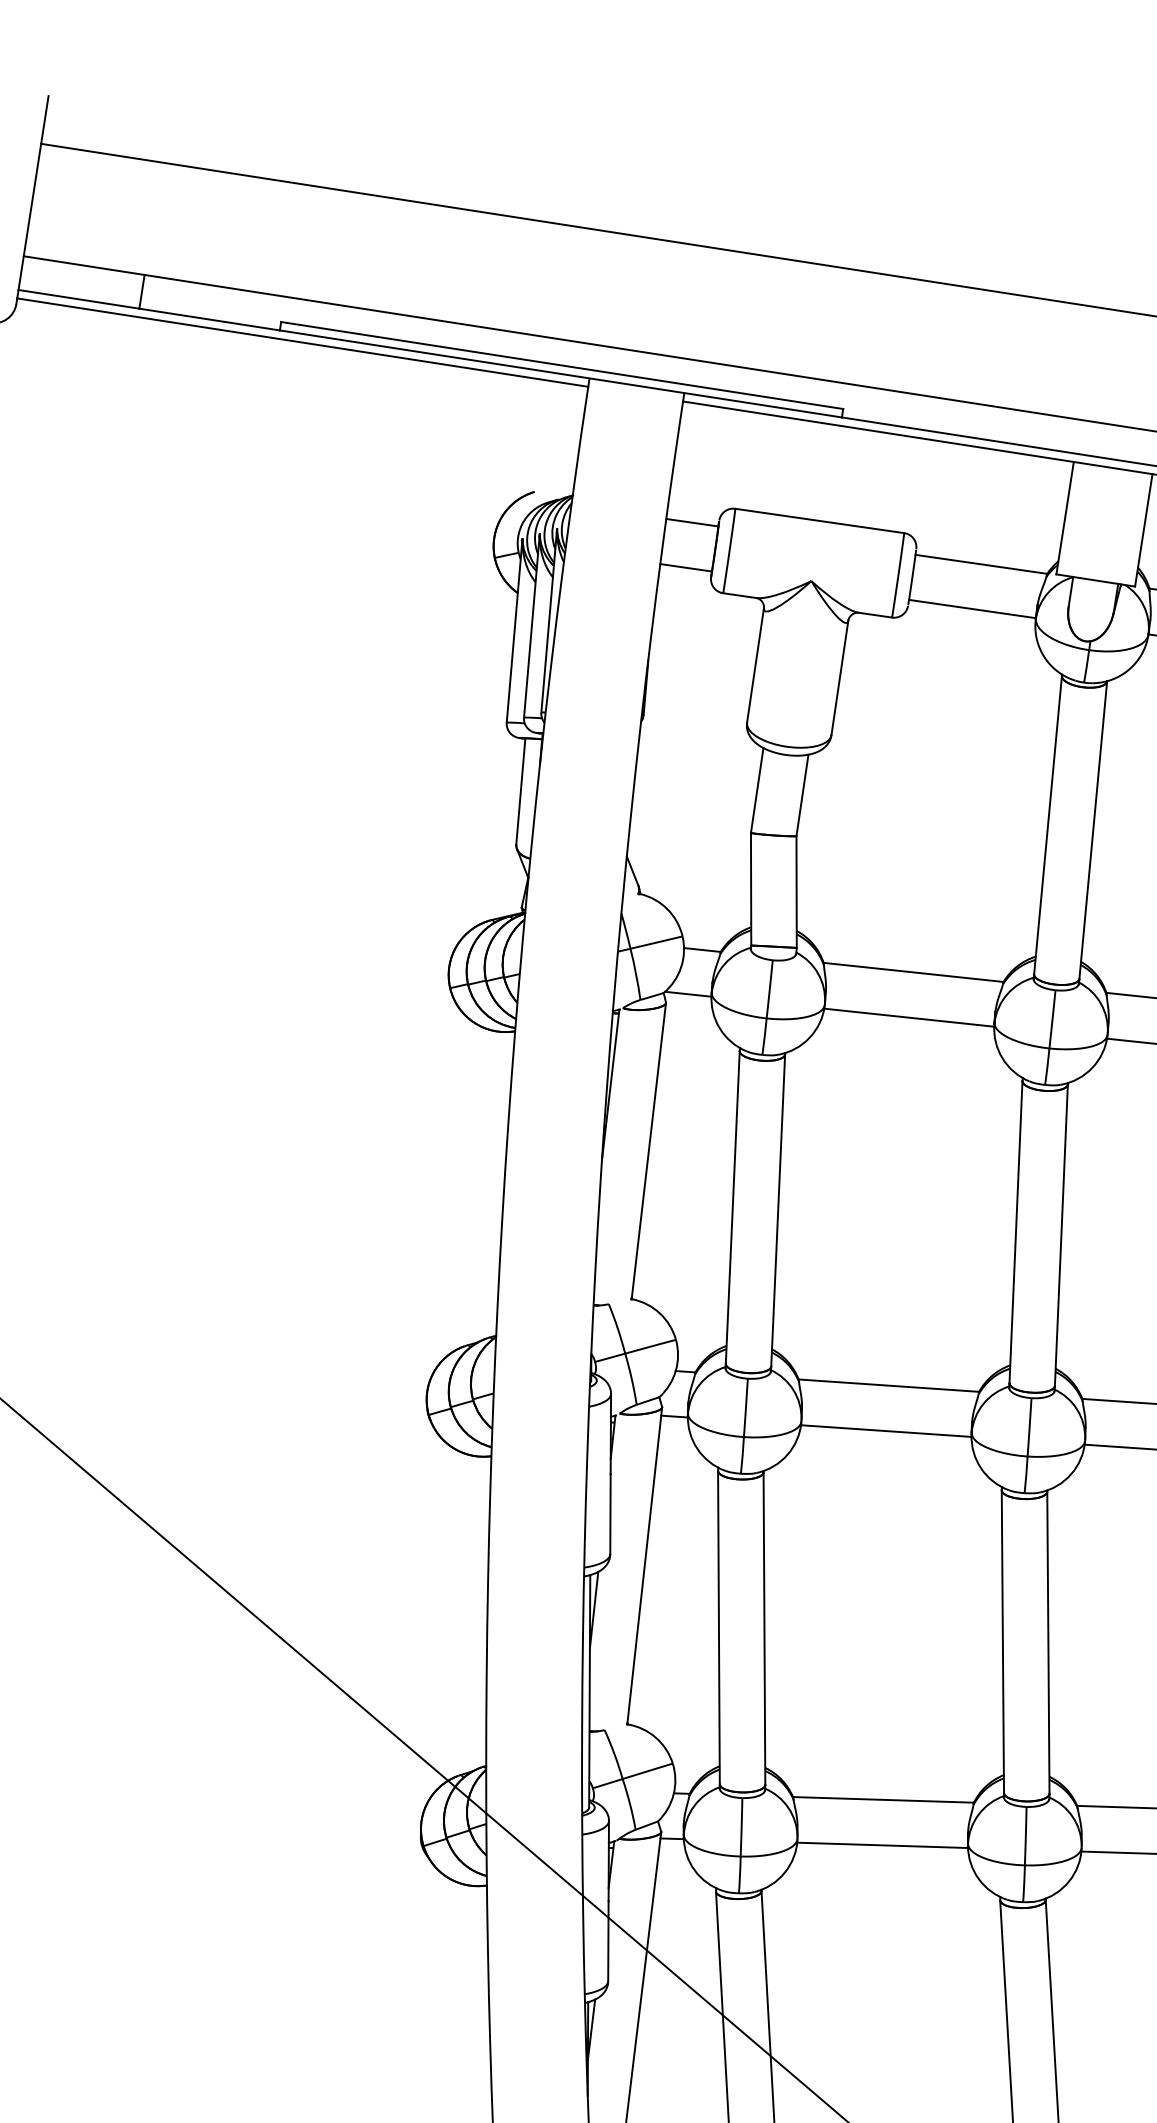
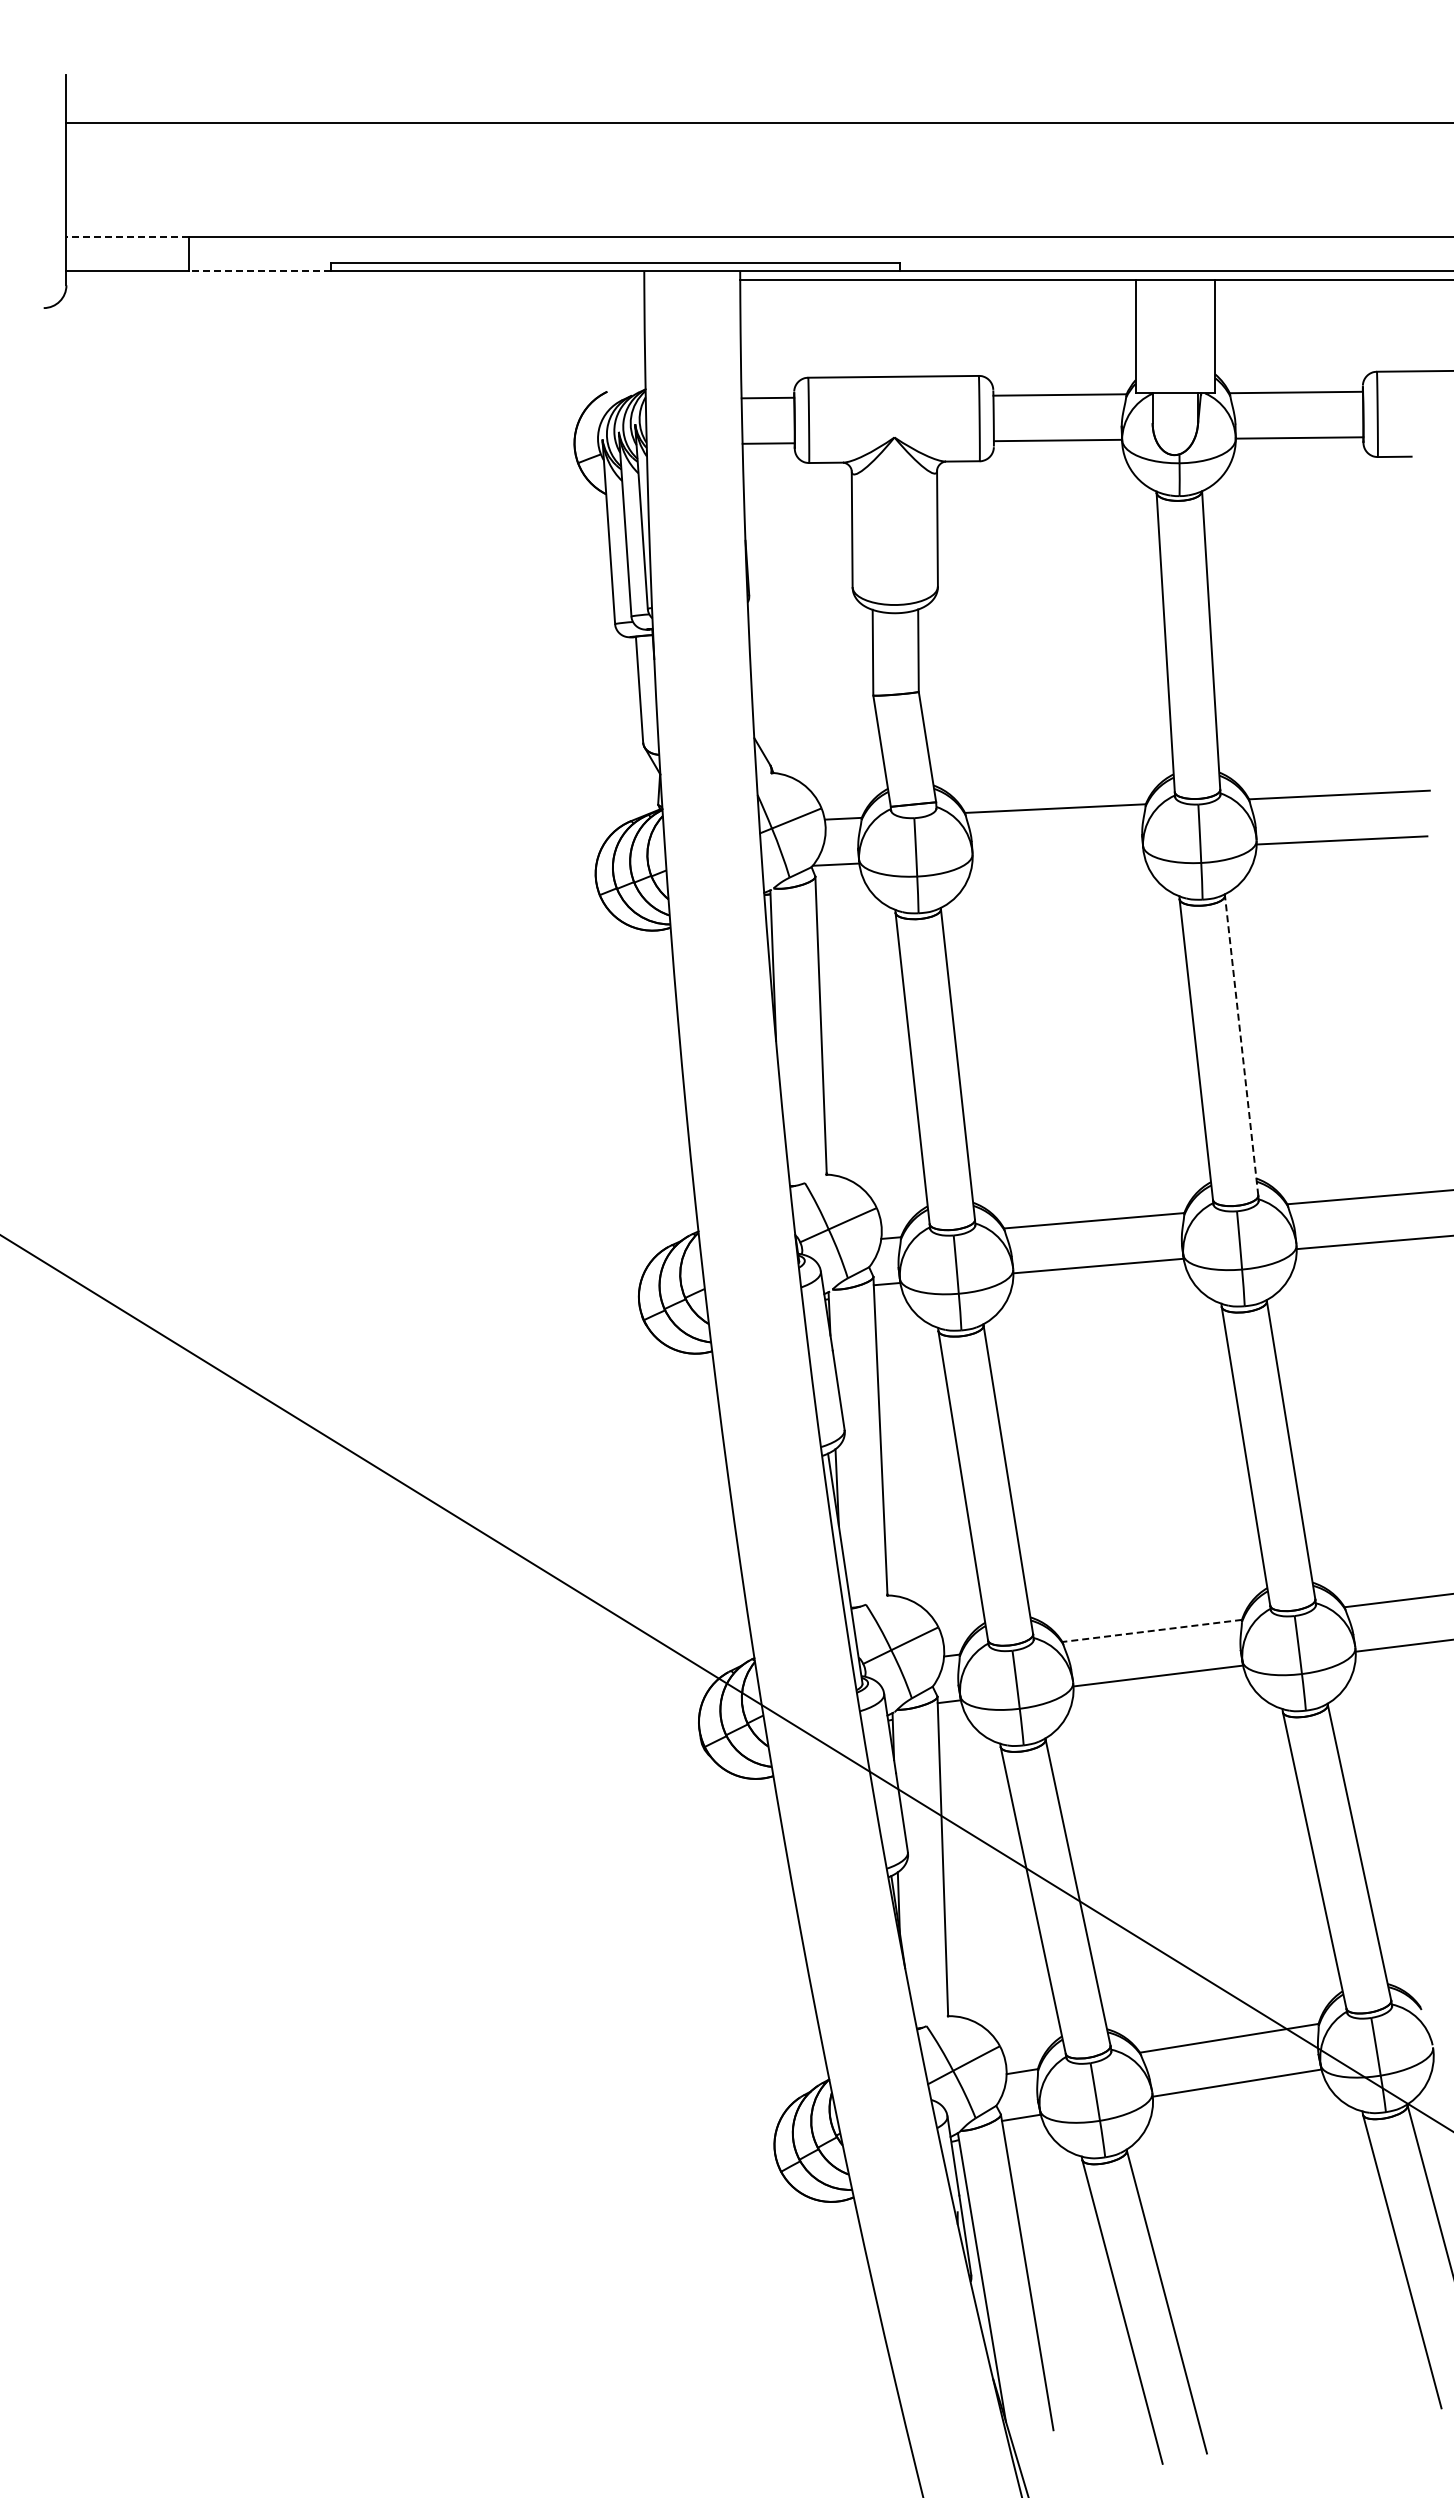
line: (84, 266) -> (127, 237), solid -> dashed
line: (209, 319) -> (259, 271), solid -> dashed
line: (302, 342) -> (355, 279), removed
line: (908, 1017) -> (1057, 853), removed
line: (1061, 1234) -> (1241, 1045), solid -> dashed
line: (882, 1800) -> (1151, 1631), solid -> dashed

